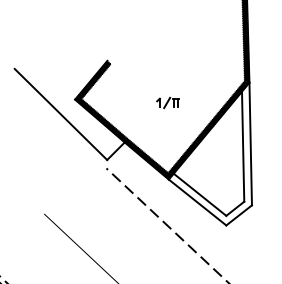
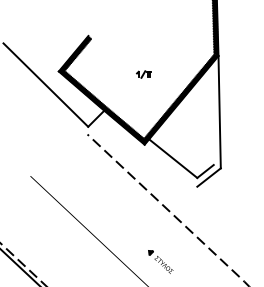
part: (167, 102) -> (143, 74), size x0.7
line: (242, 146) -> (212, 114), removed
line: (197, 202) -> (170, 165), removed

